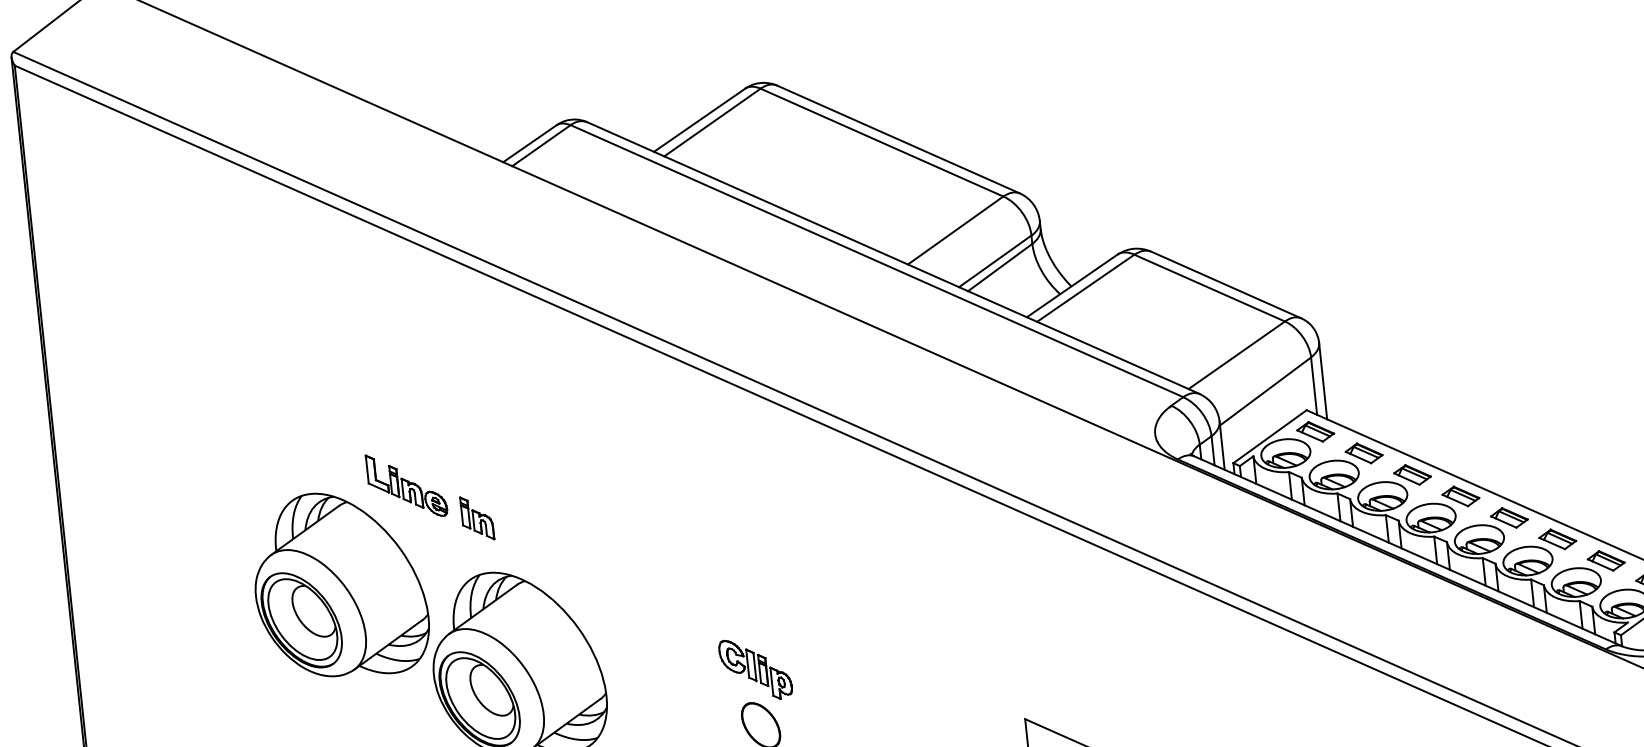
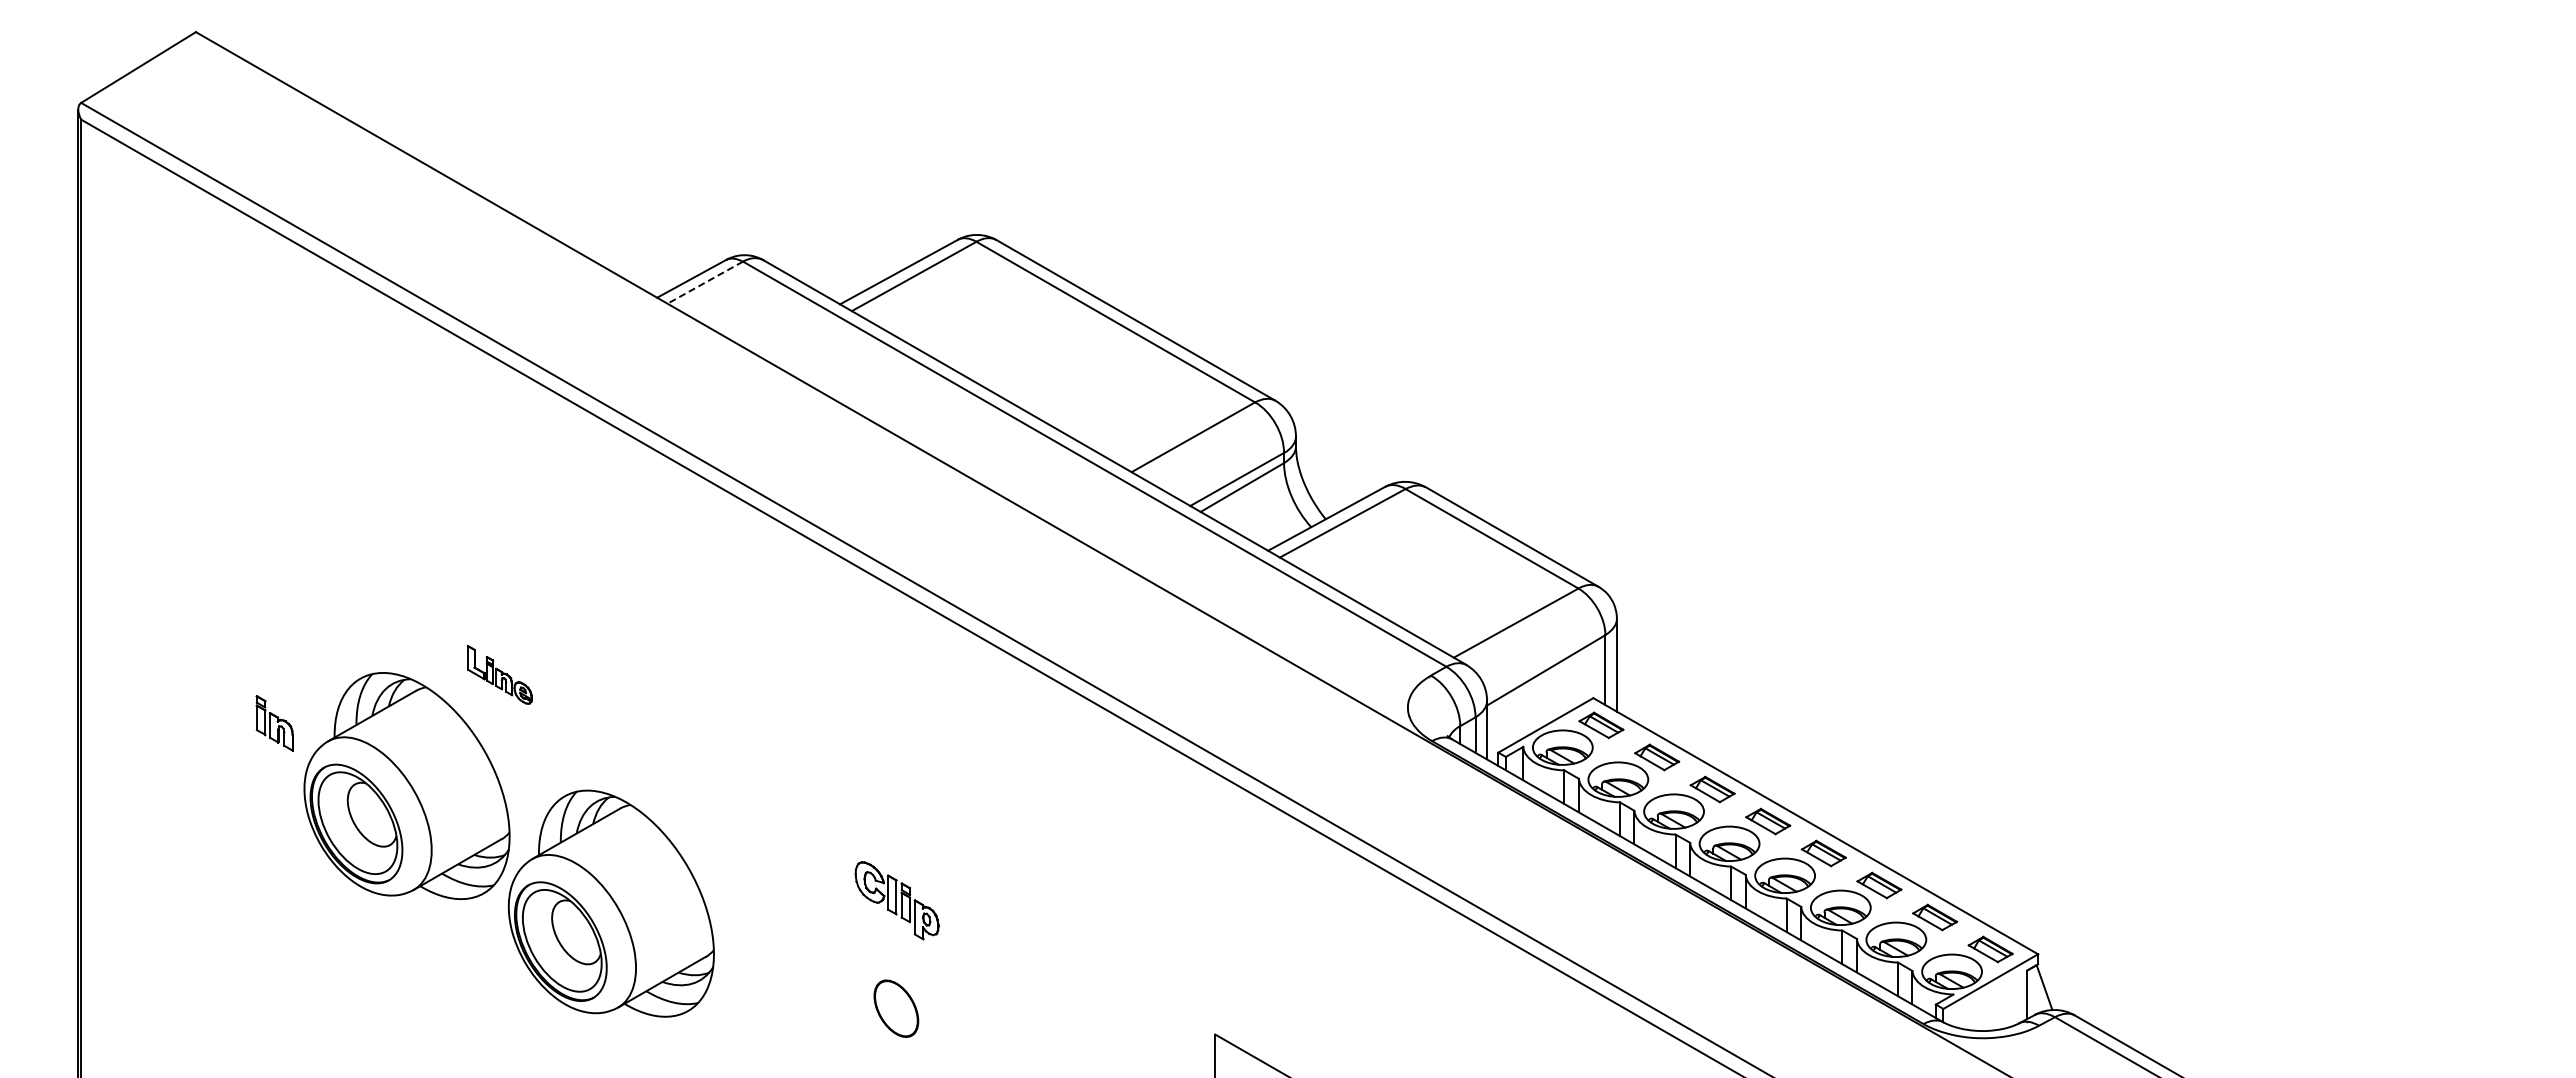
line: (540, 145) -> (704, 282), solid -> dashed
part: (406, 485) -> (499, 674), size x0.7
part: (477, 518) -> (274, 723), moved
part: (755, 669) -> (896, 900), moved

